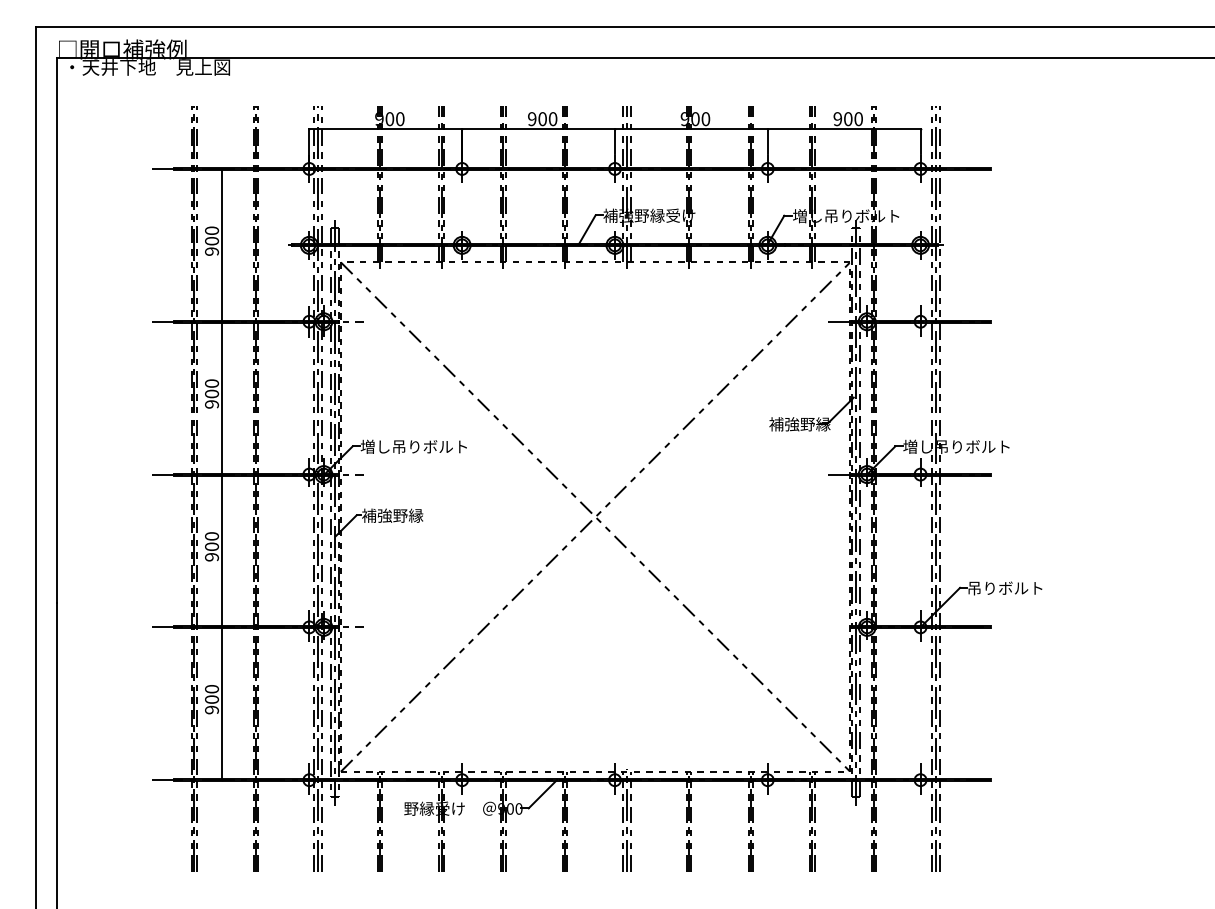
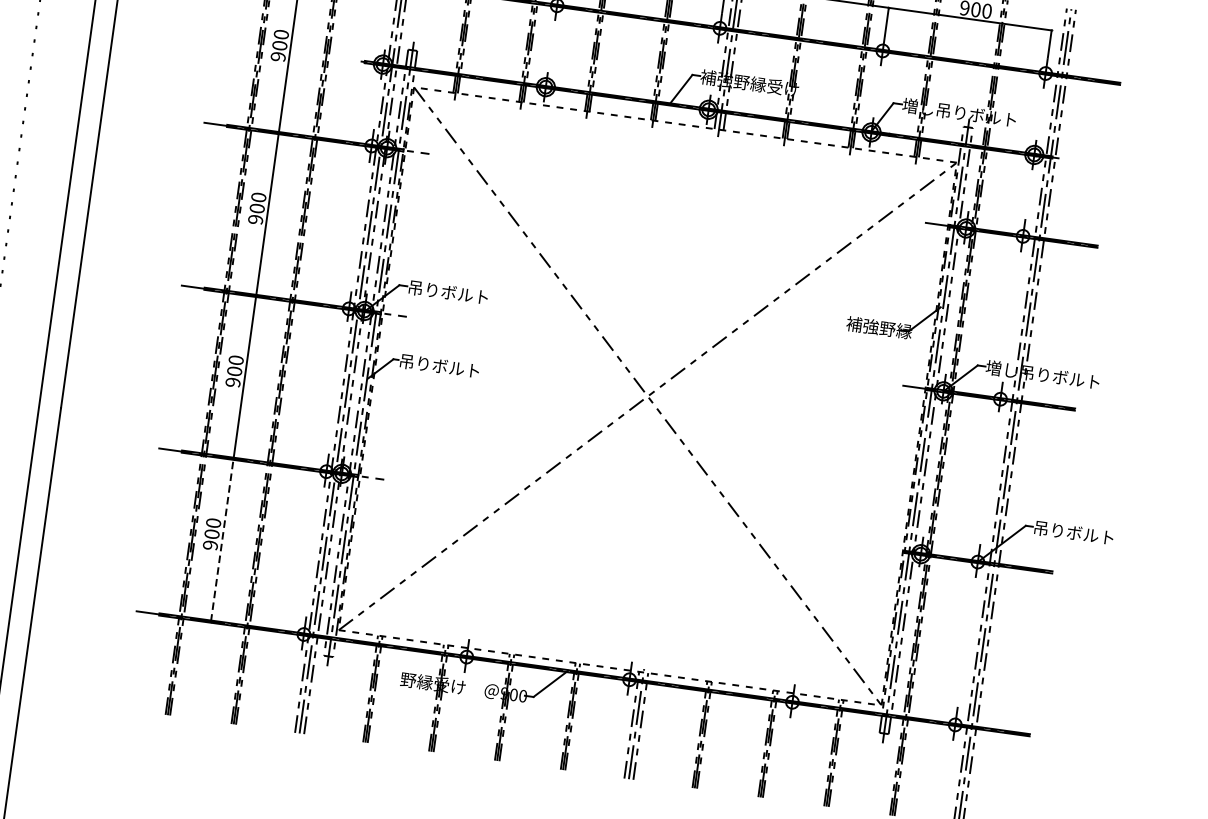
text: (413, 446) -> (464, 294), 増し吊りボルト -> 吊りボルト
text: (399, 515) -> (439, 365), 補強野縁 -> 吊りボルト
line: (222, 703) -> (222, 539), solid -> dashed

